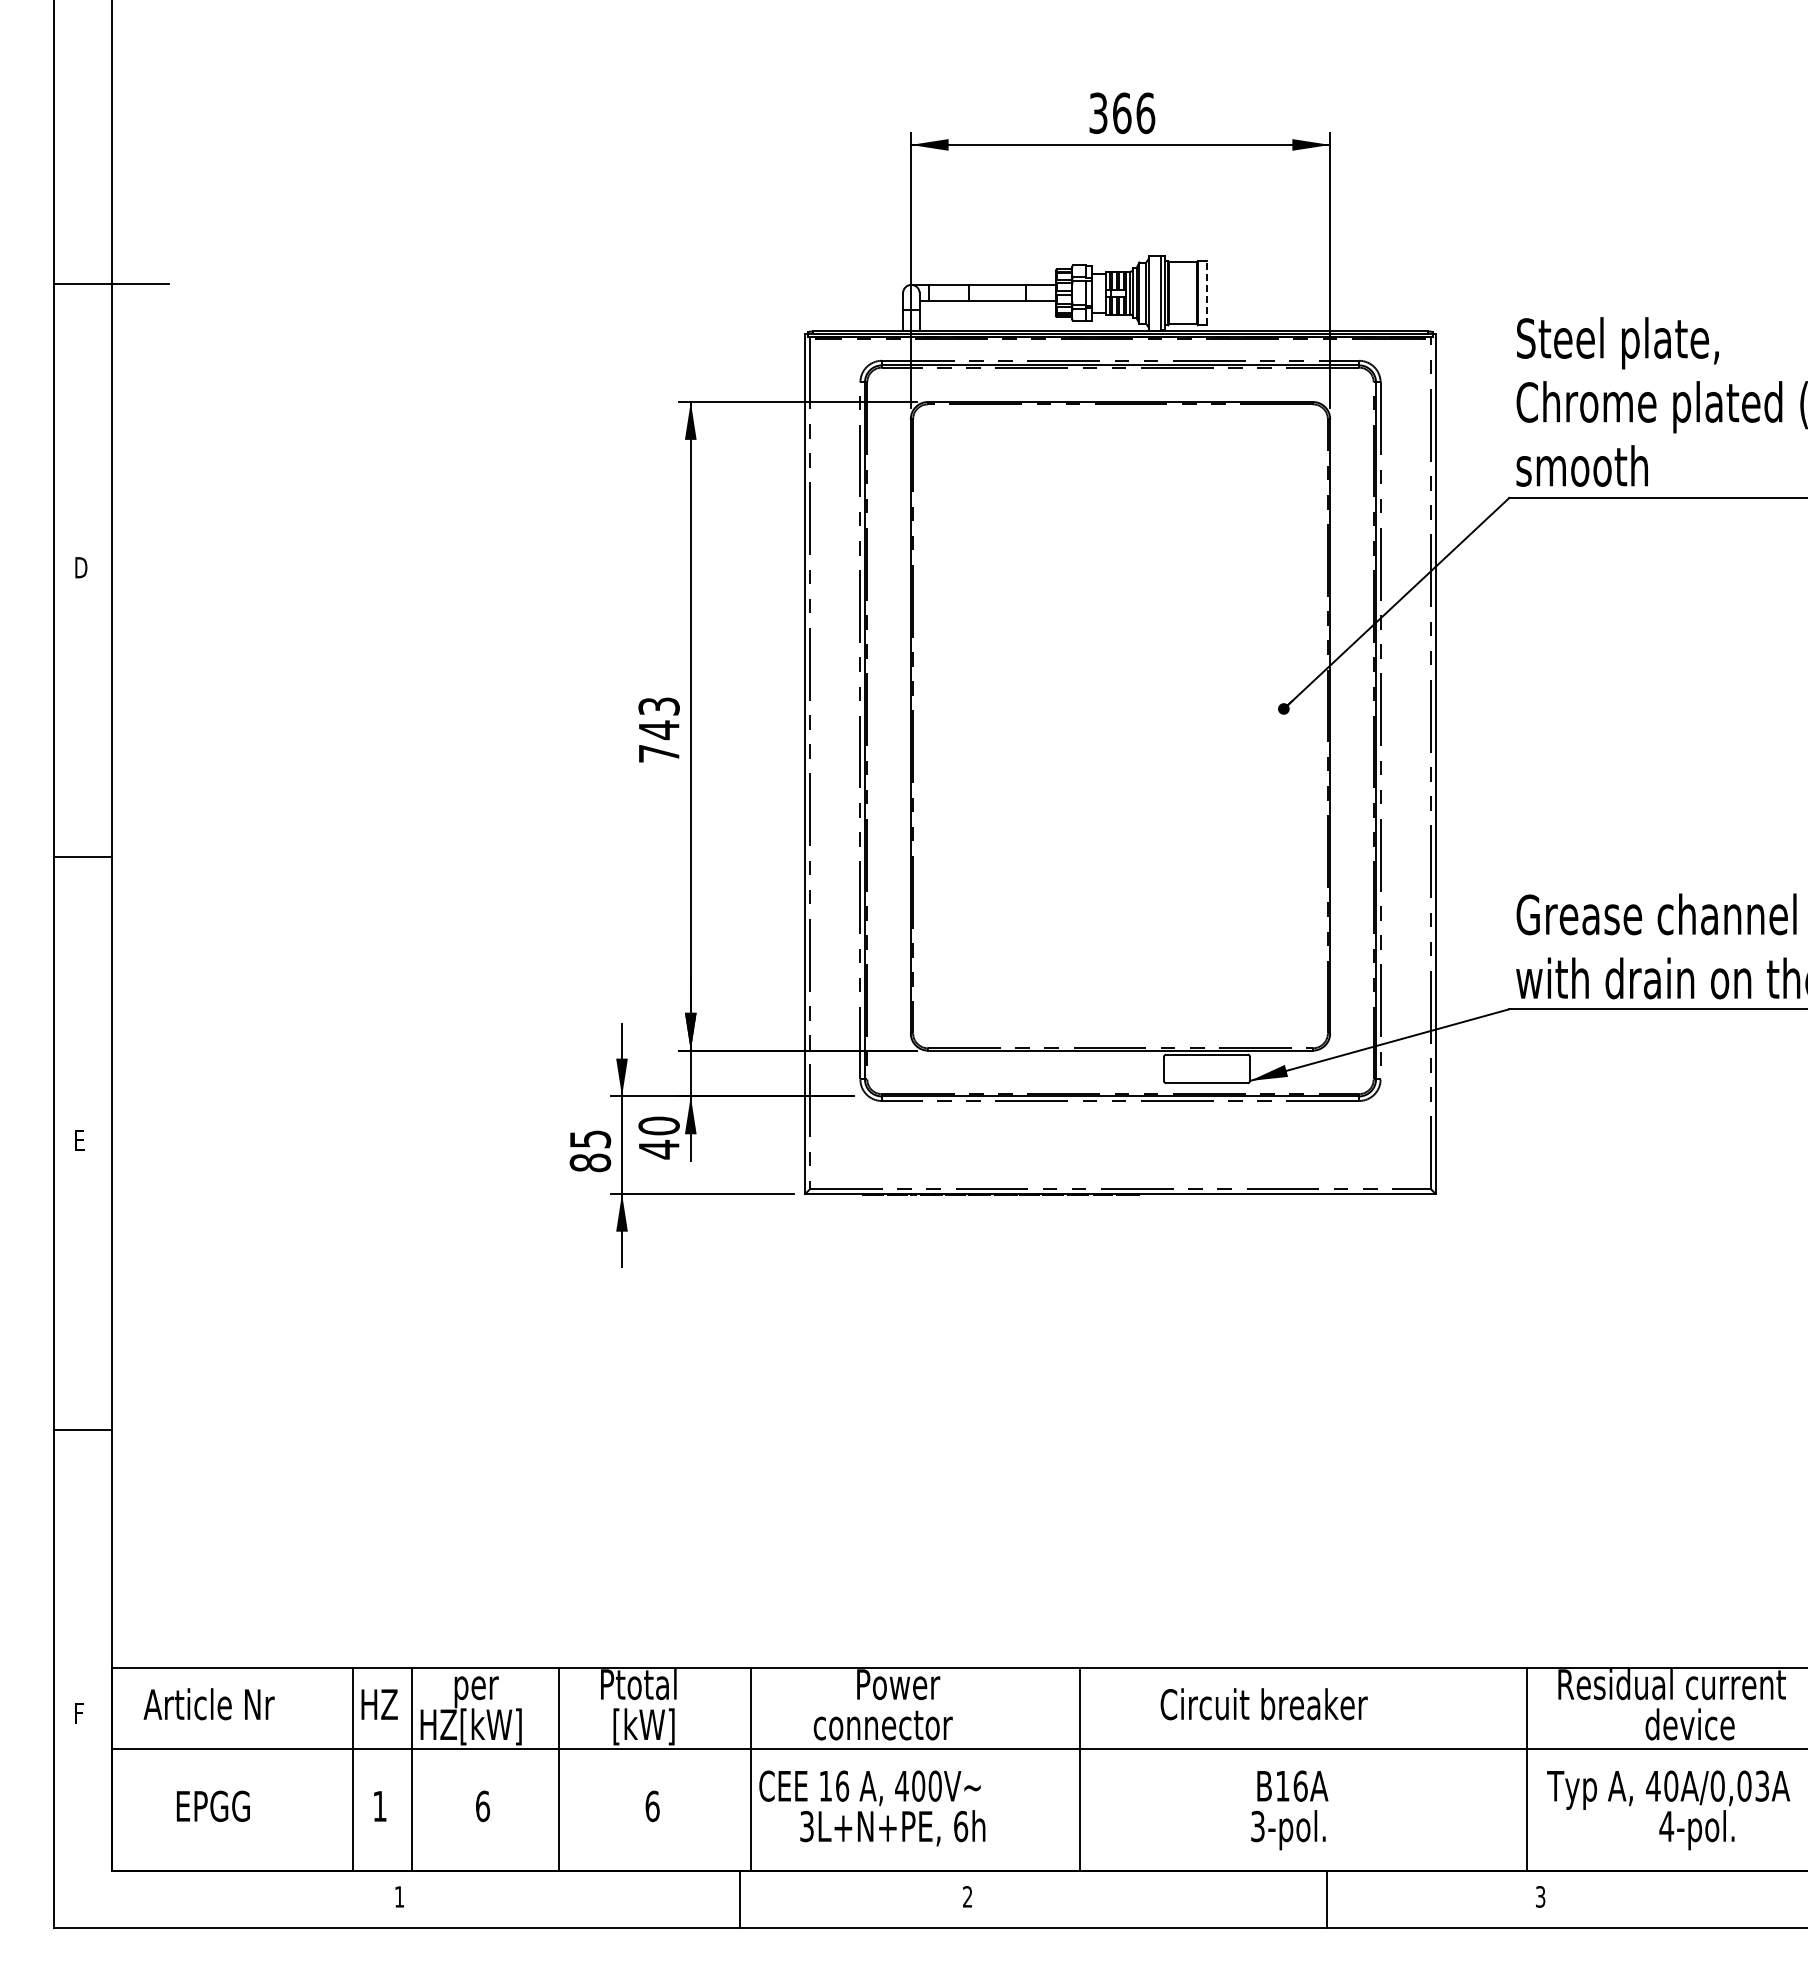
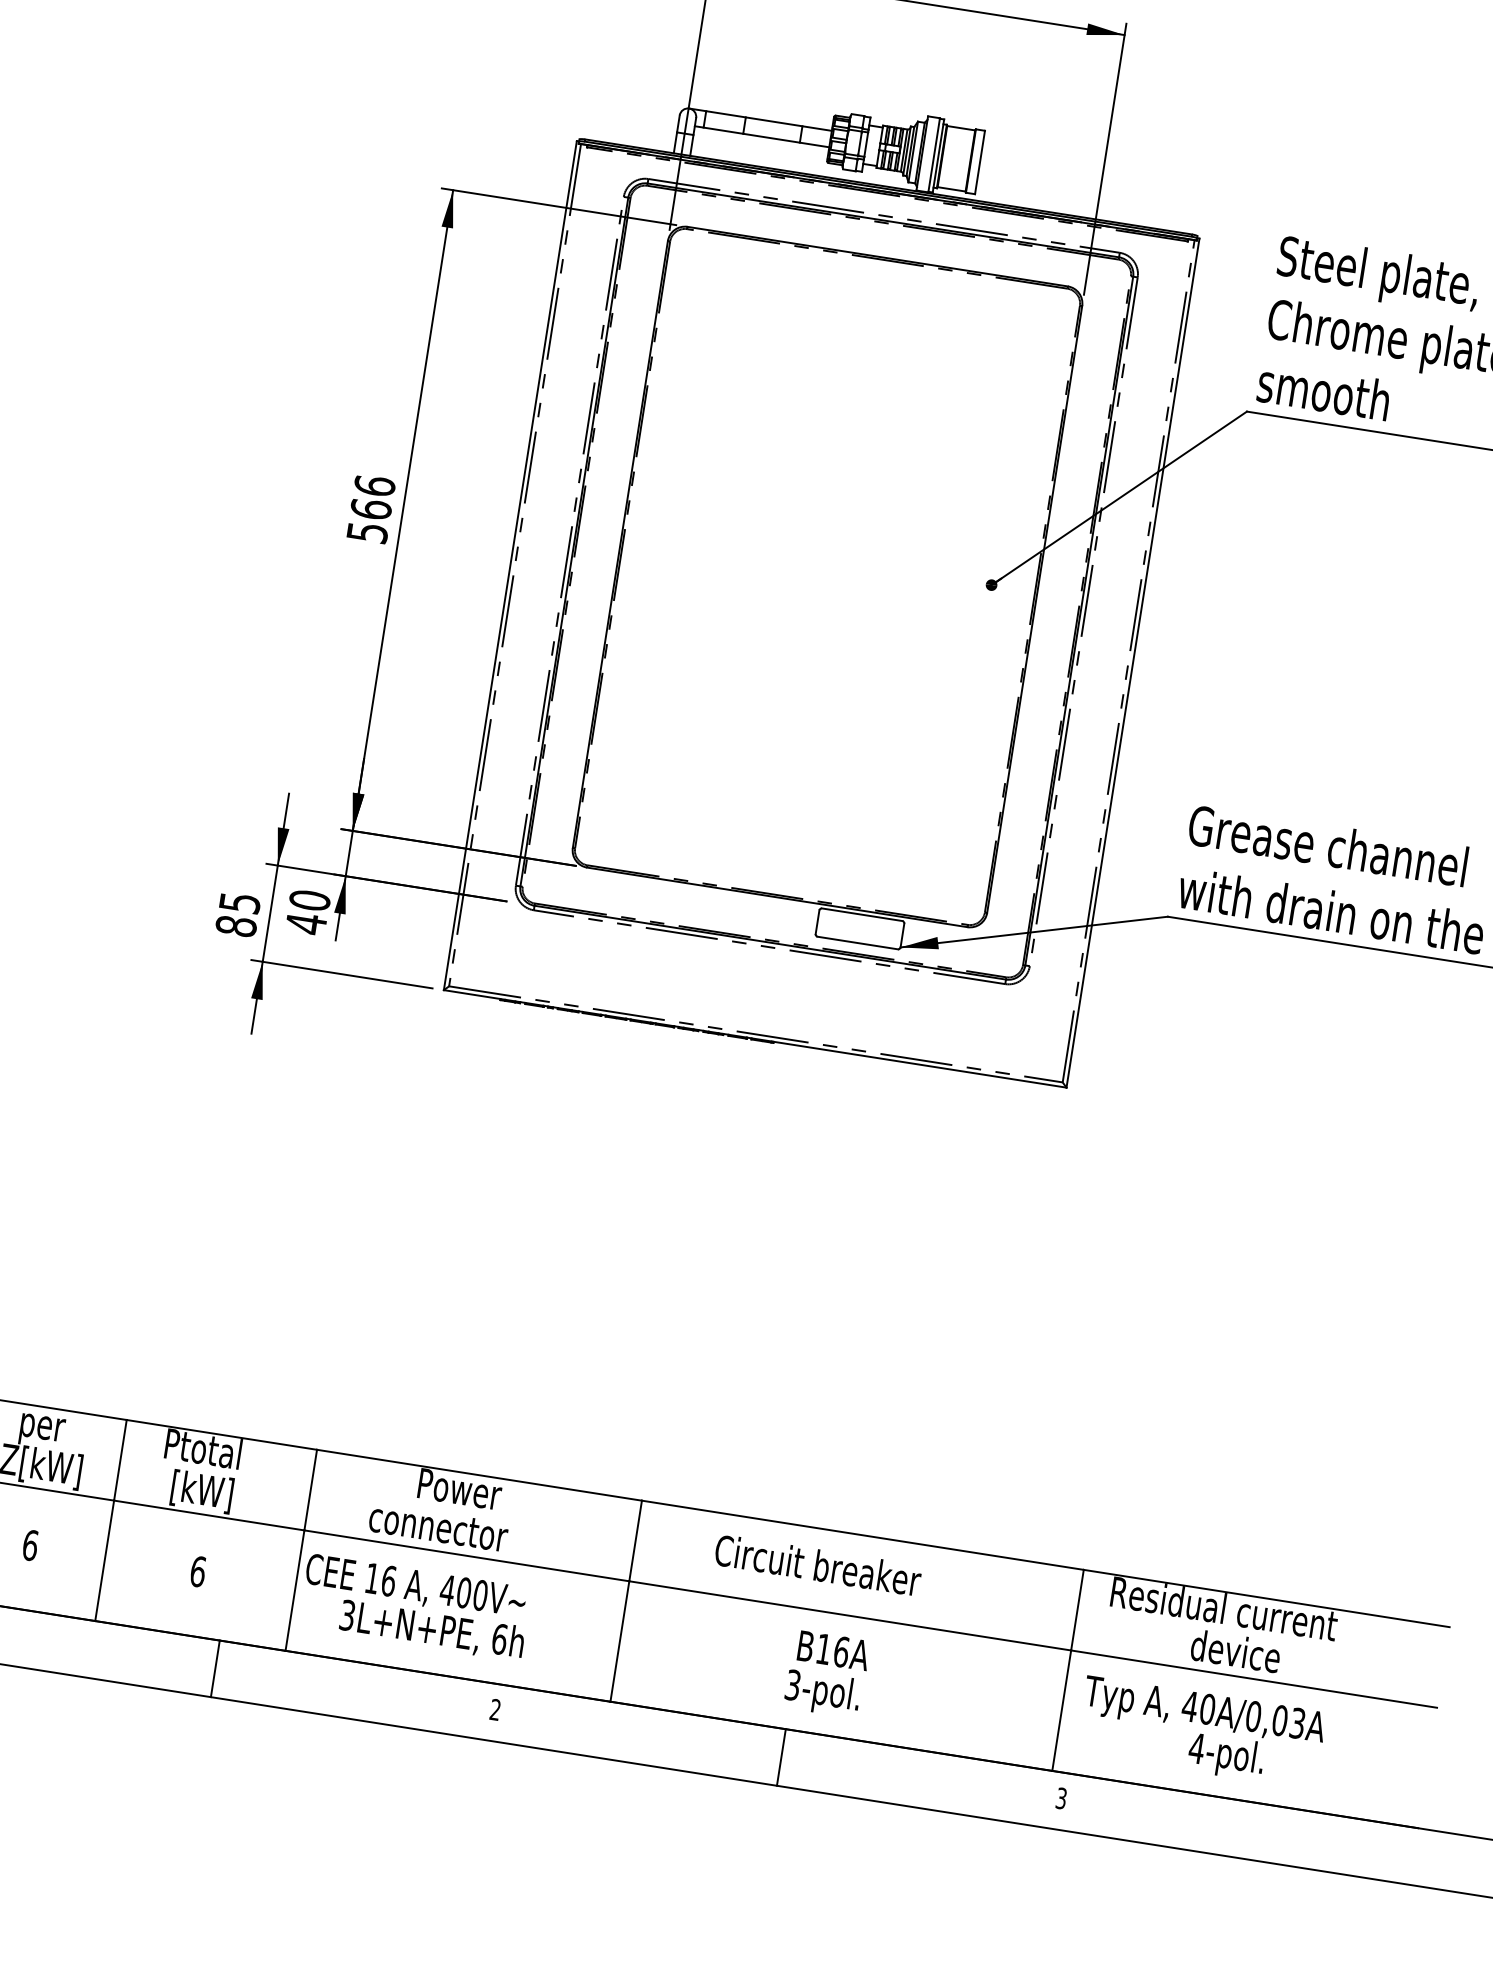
line: (1207, 292) -> (980, 161), dashed -> solid
text: (658, 729) -> (370, 508), 743 -> 566
line: (739, 1899) -> (215, 1668), moved
line: (1326, 1899) -> (781, 1757), moved

